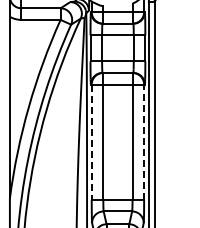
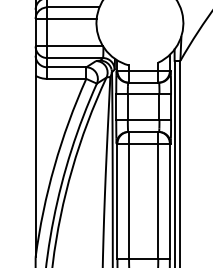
line: (91, 142) -> (117, 201), dashed -> solid
line: (143, 142) -> (169, 201), dashed -> solid

